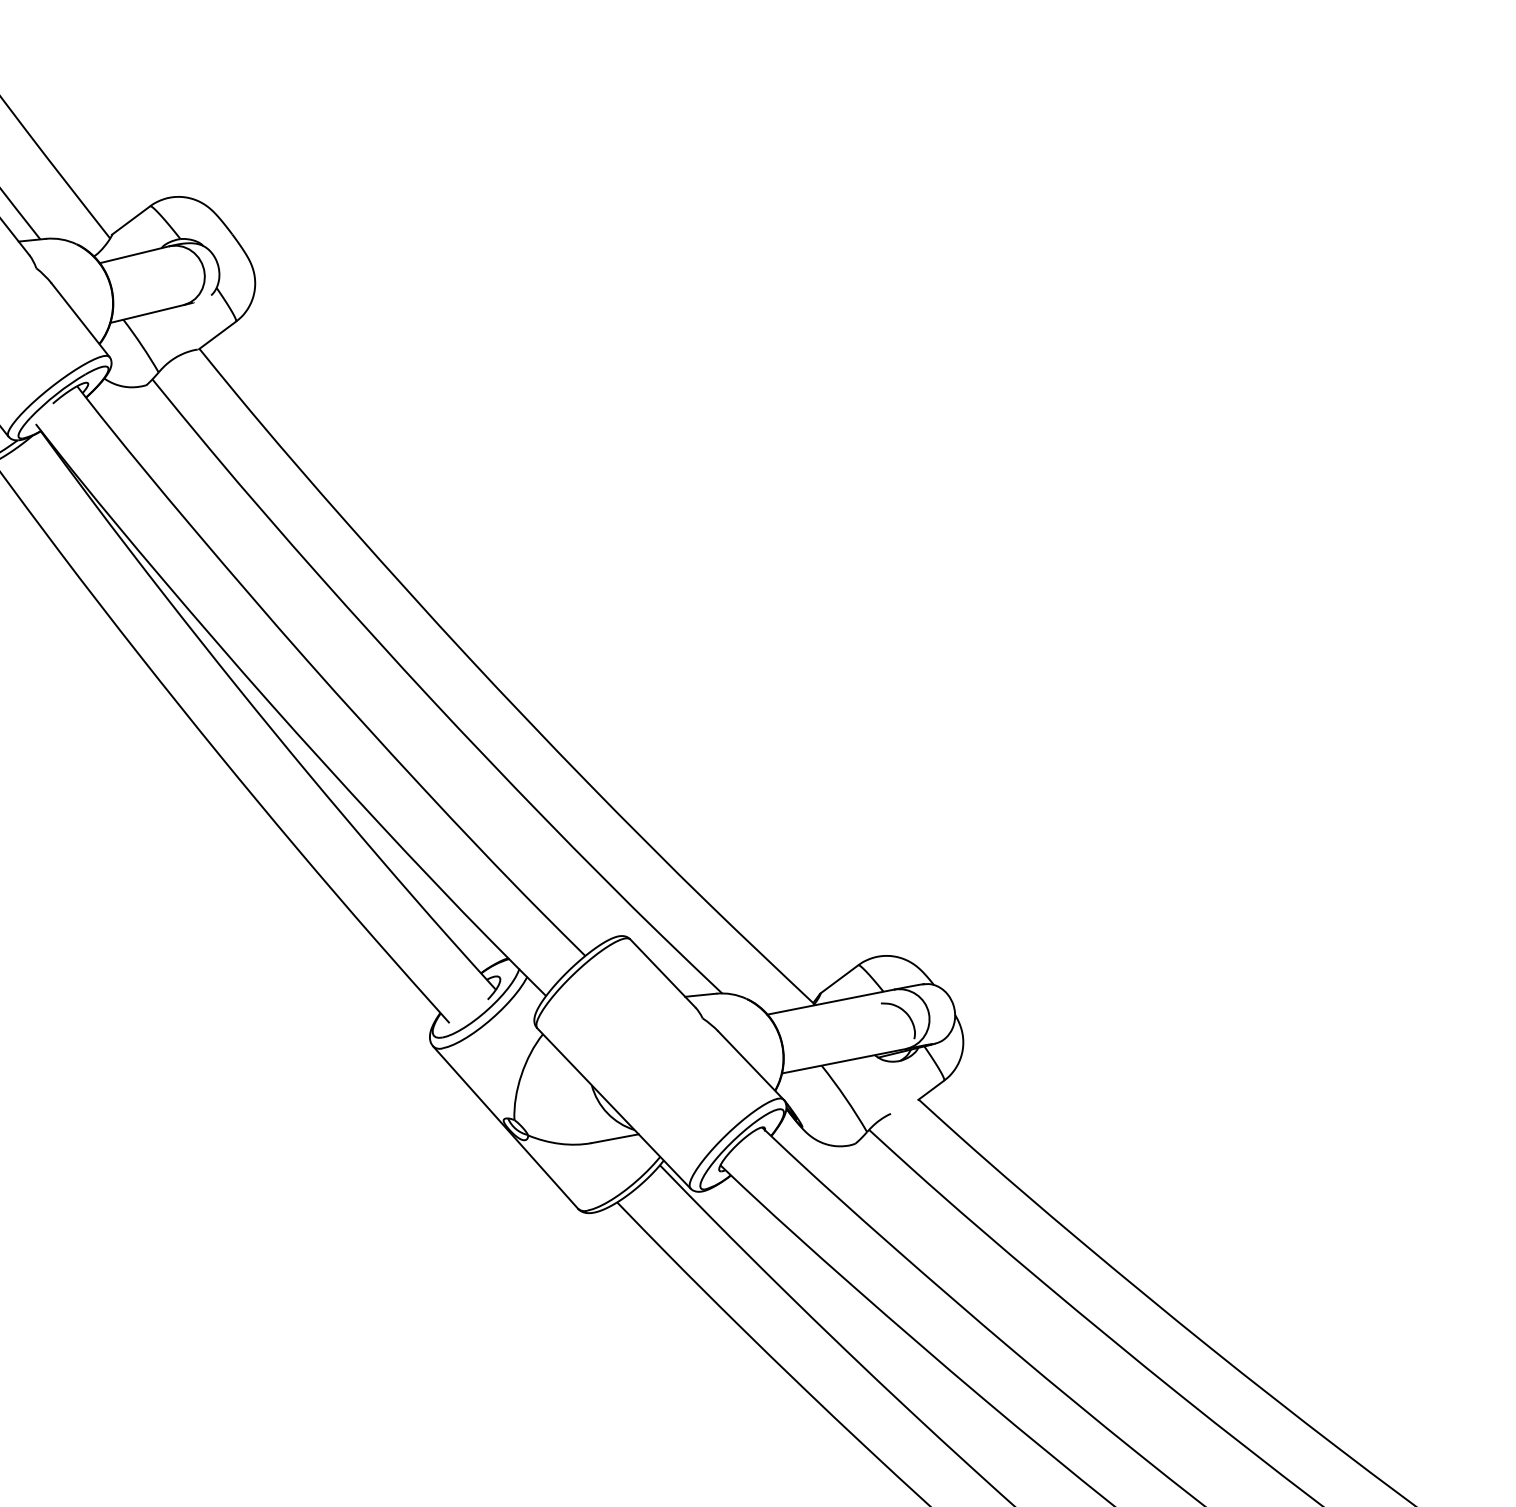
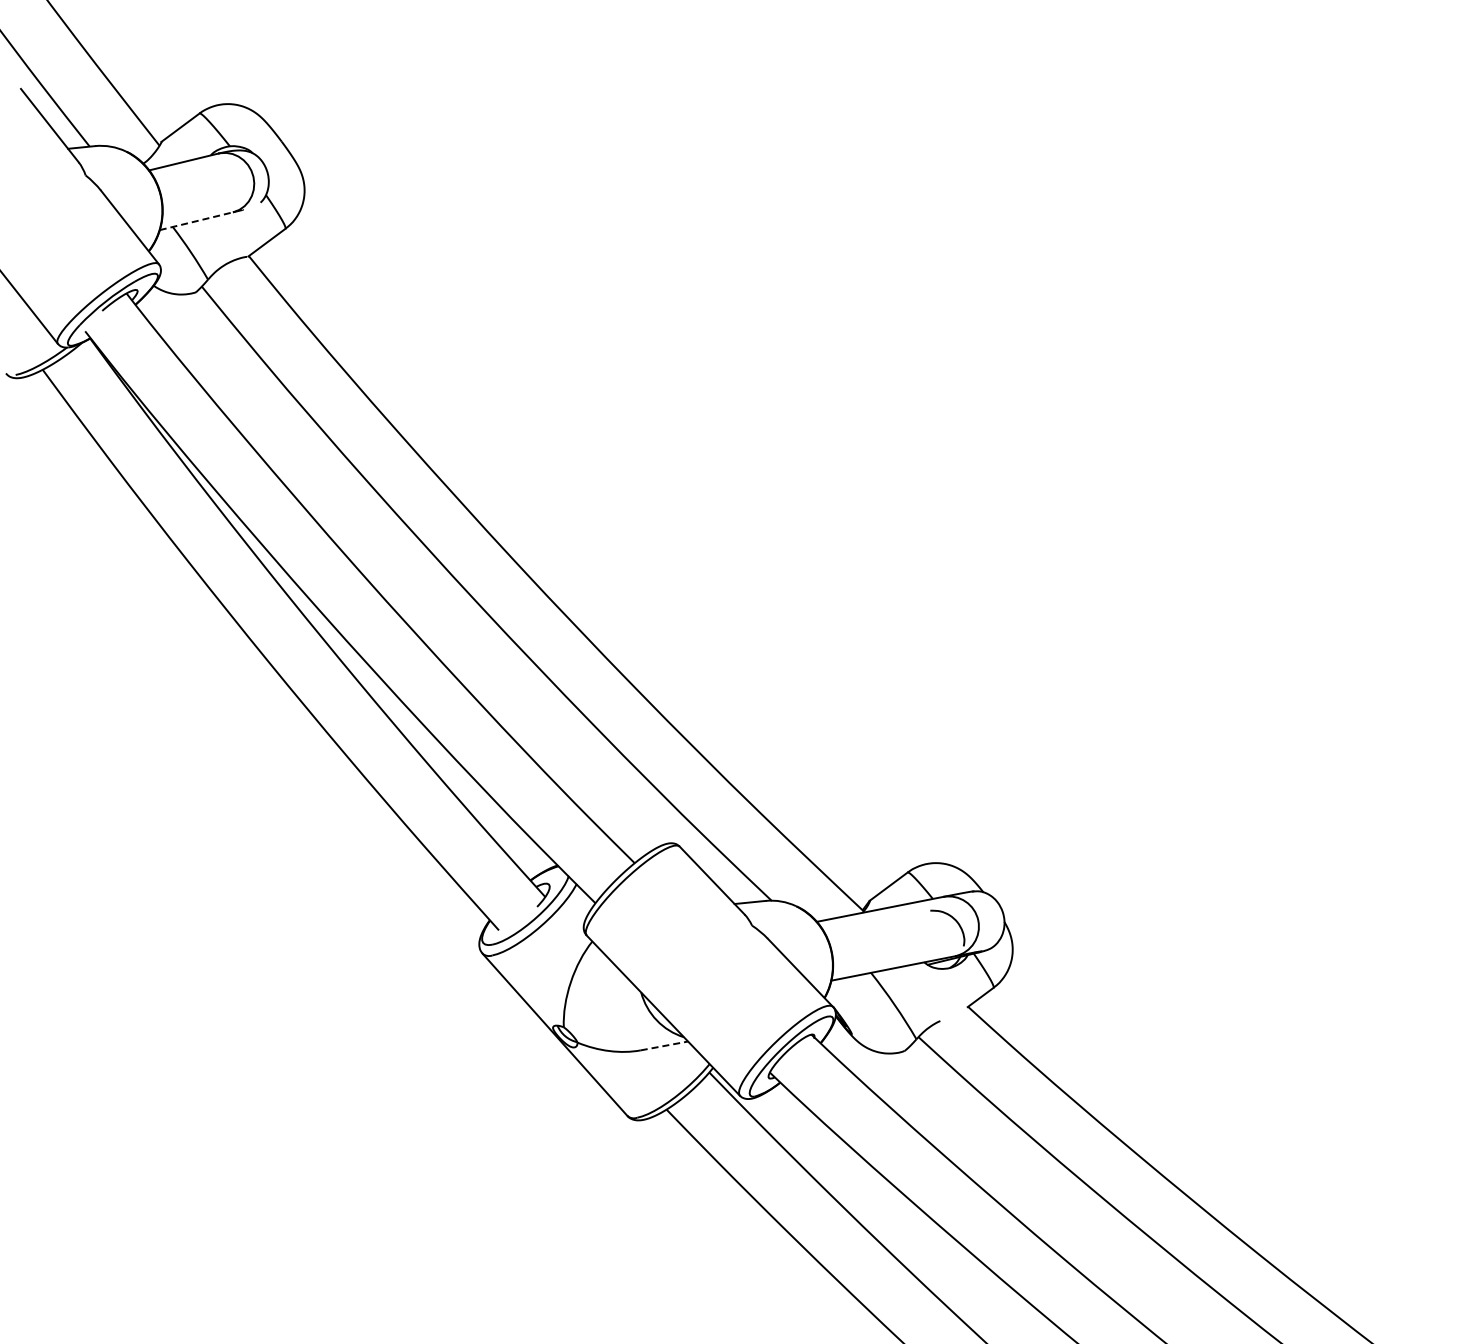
line: (147, 314) -> (196, 221), solid -> dashed
line: (615, 1138) -> (664, 1045), solid -> dashed

